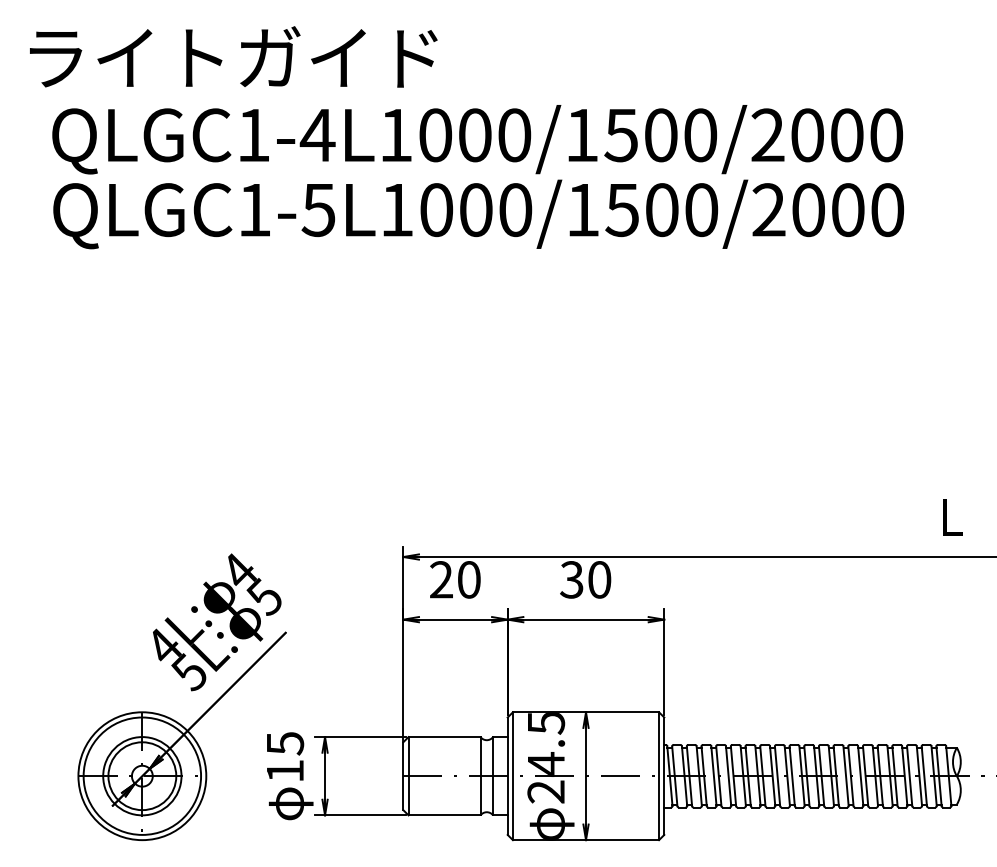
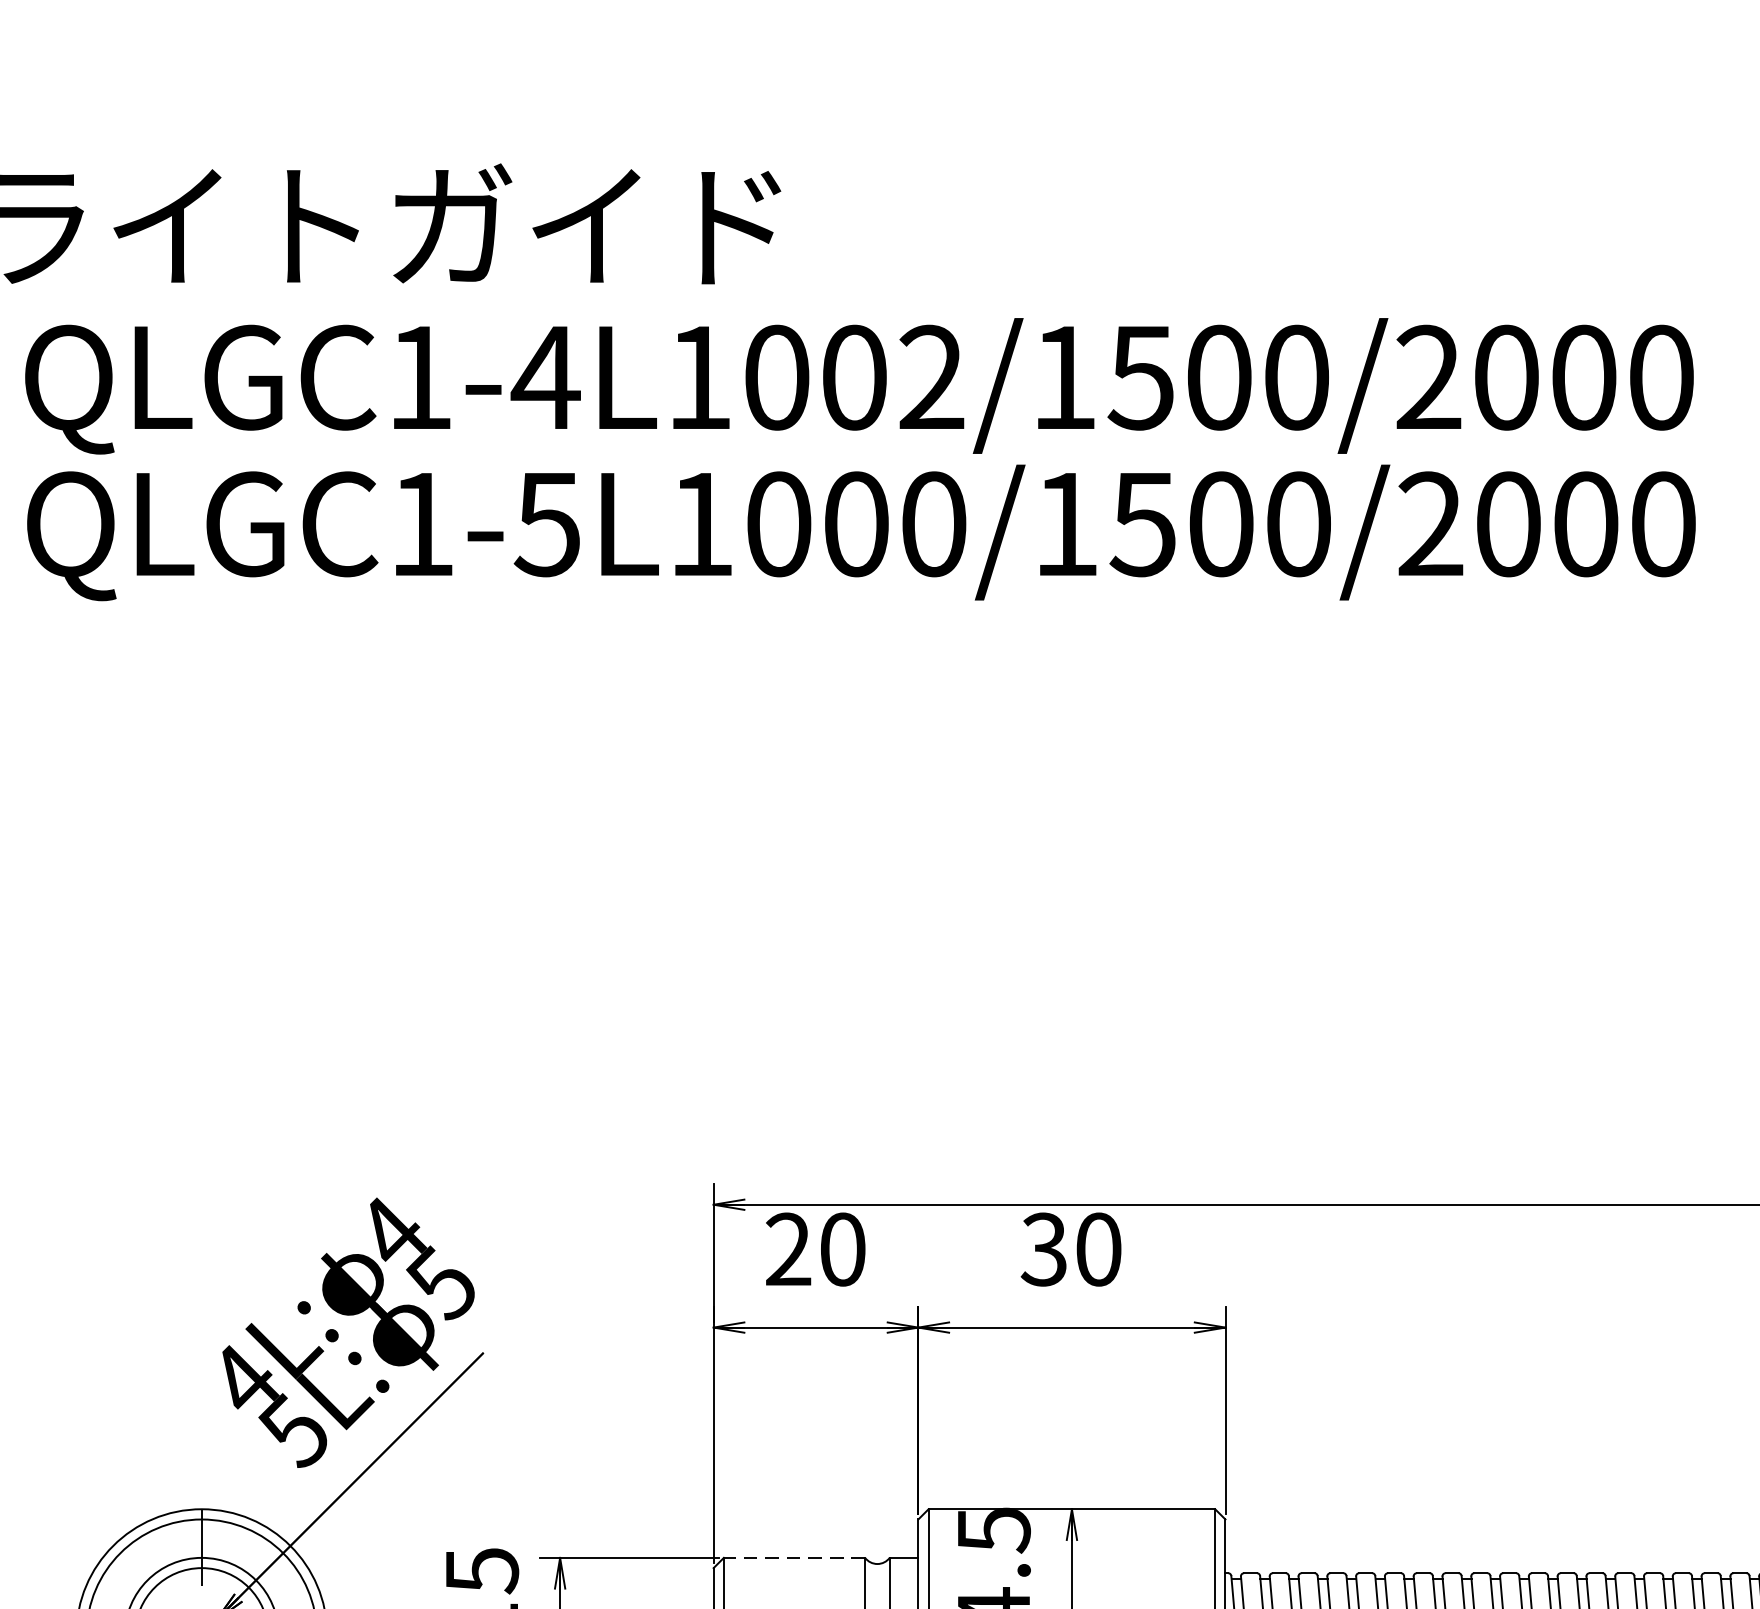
text: (514, 135) -> (931, 378), QLGC1-4L1000/1500/2000 -> QLGC1-4L1002/1500/2000
line: (444, 737) -> (794, 1558), solid -> dashed

